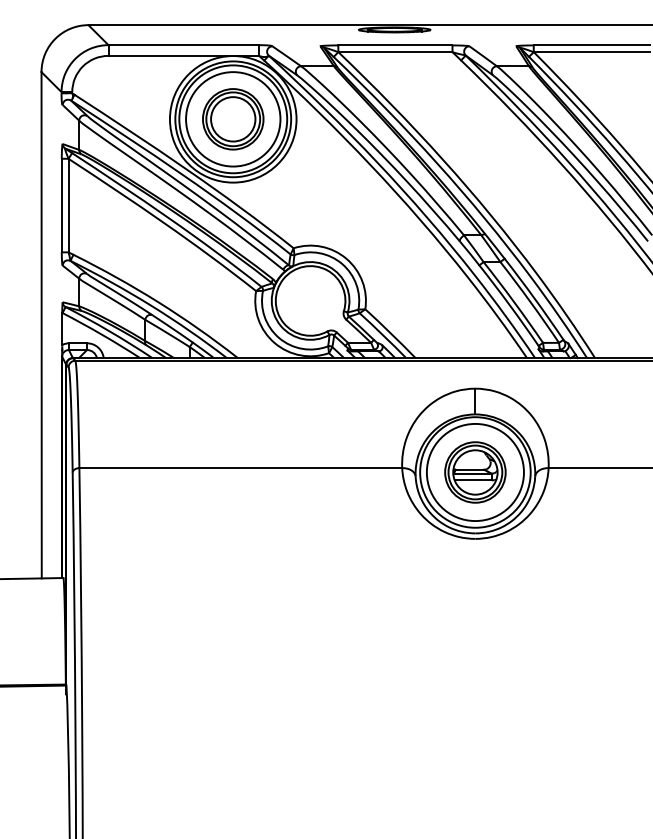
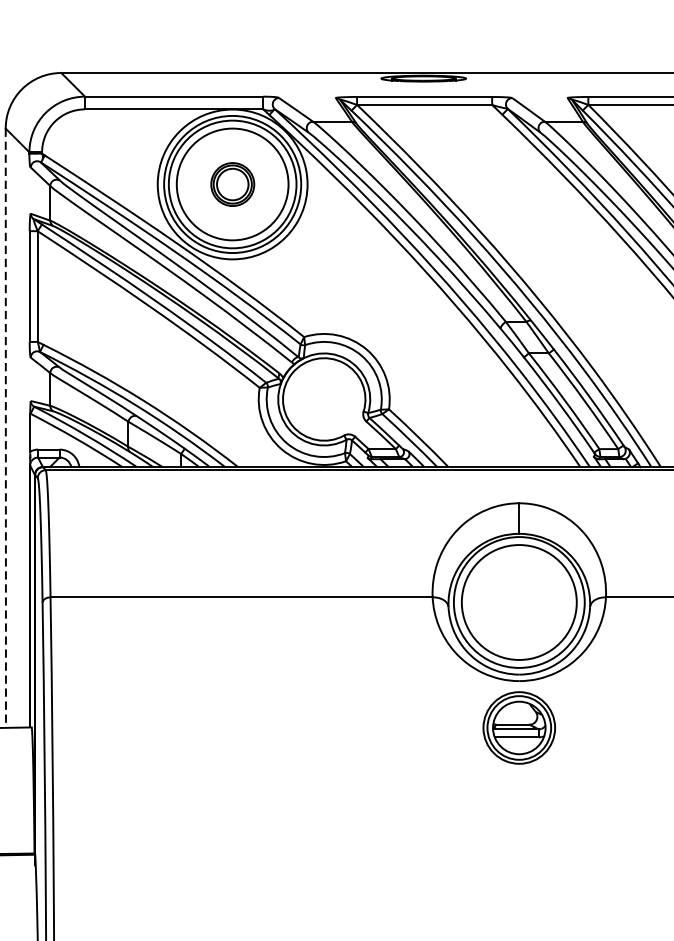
part: (233, 119) -> (232, 184), size x0.6
line: (41, 325) -> (5, 428), solid -> dashed
part: (475, 472) -> (519, 727), moved

